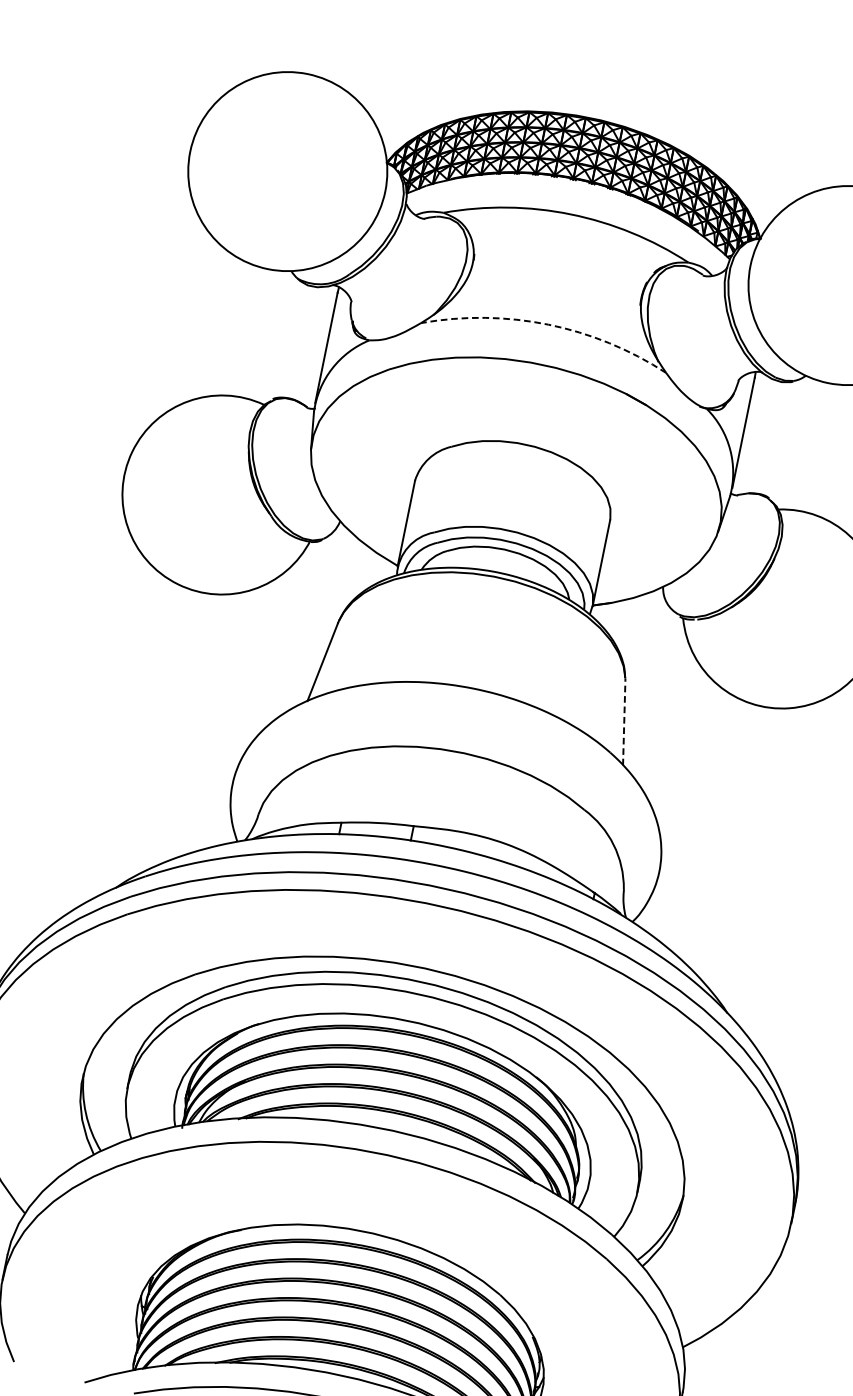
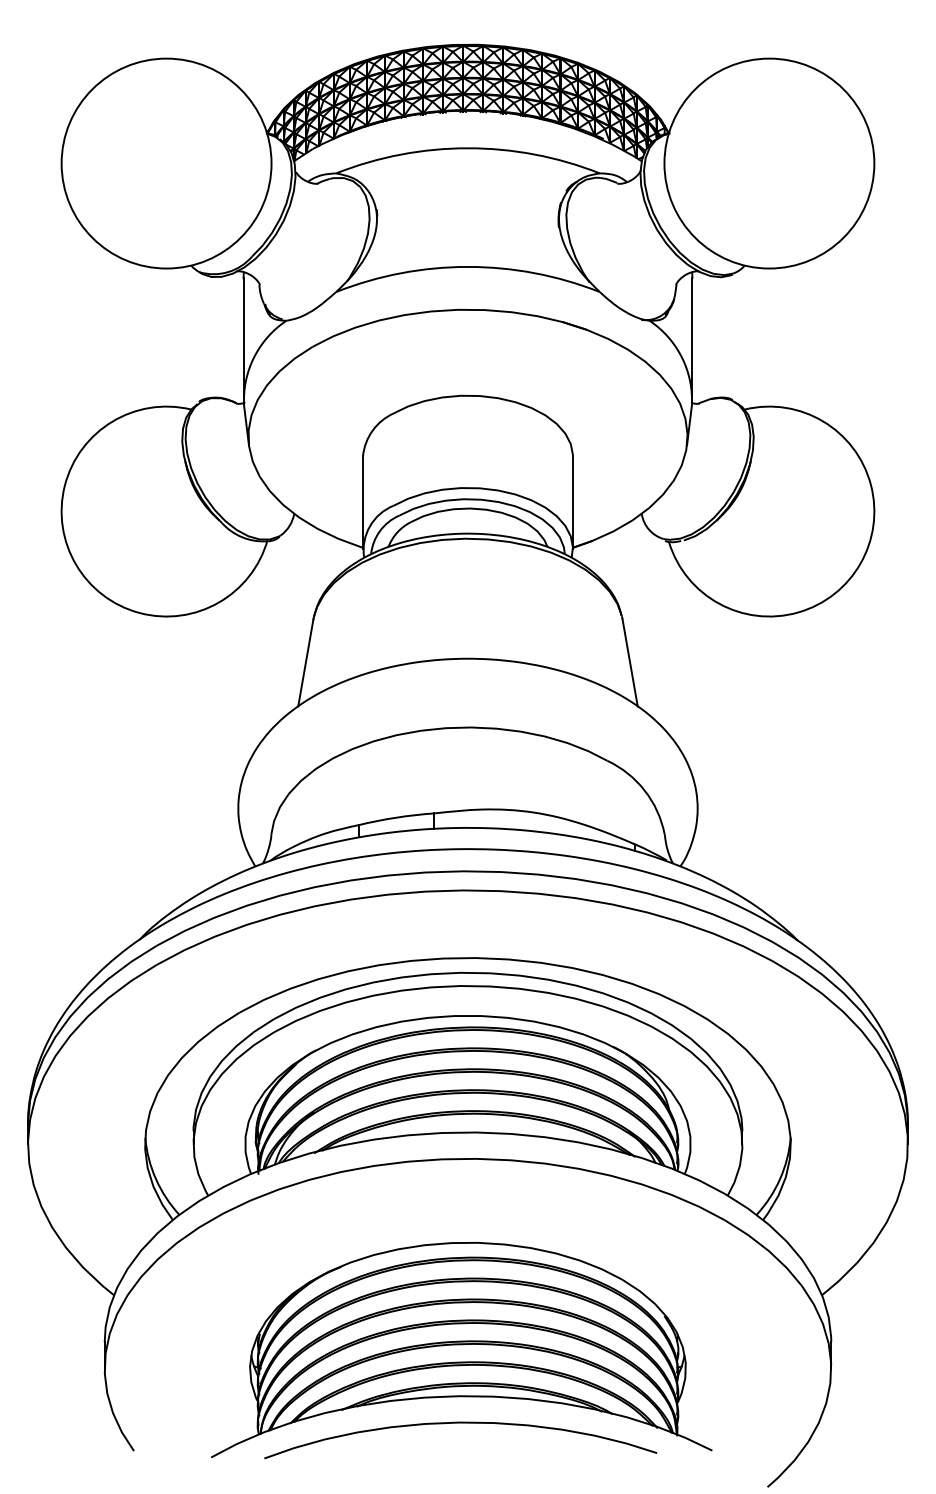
arc: (548, 324) -> (467, 266), dashed -> solid
line: (624, 723) -> (630, 662), dashed -> solid

